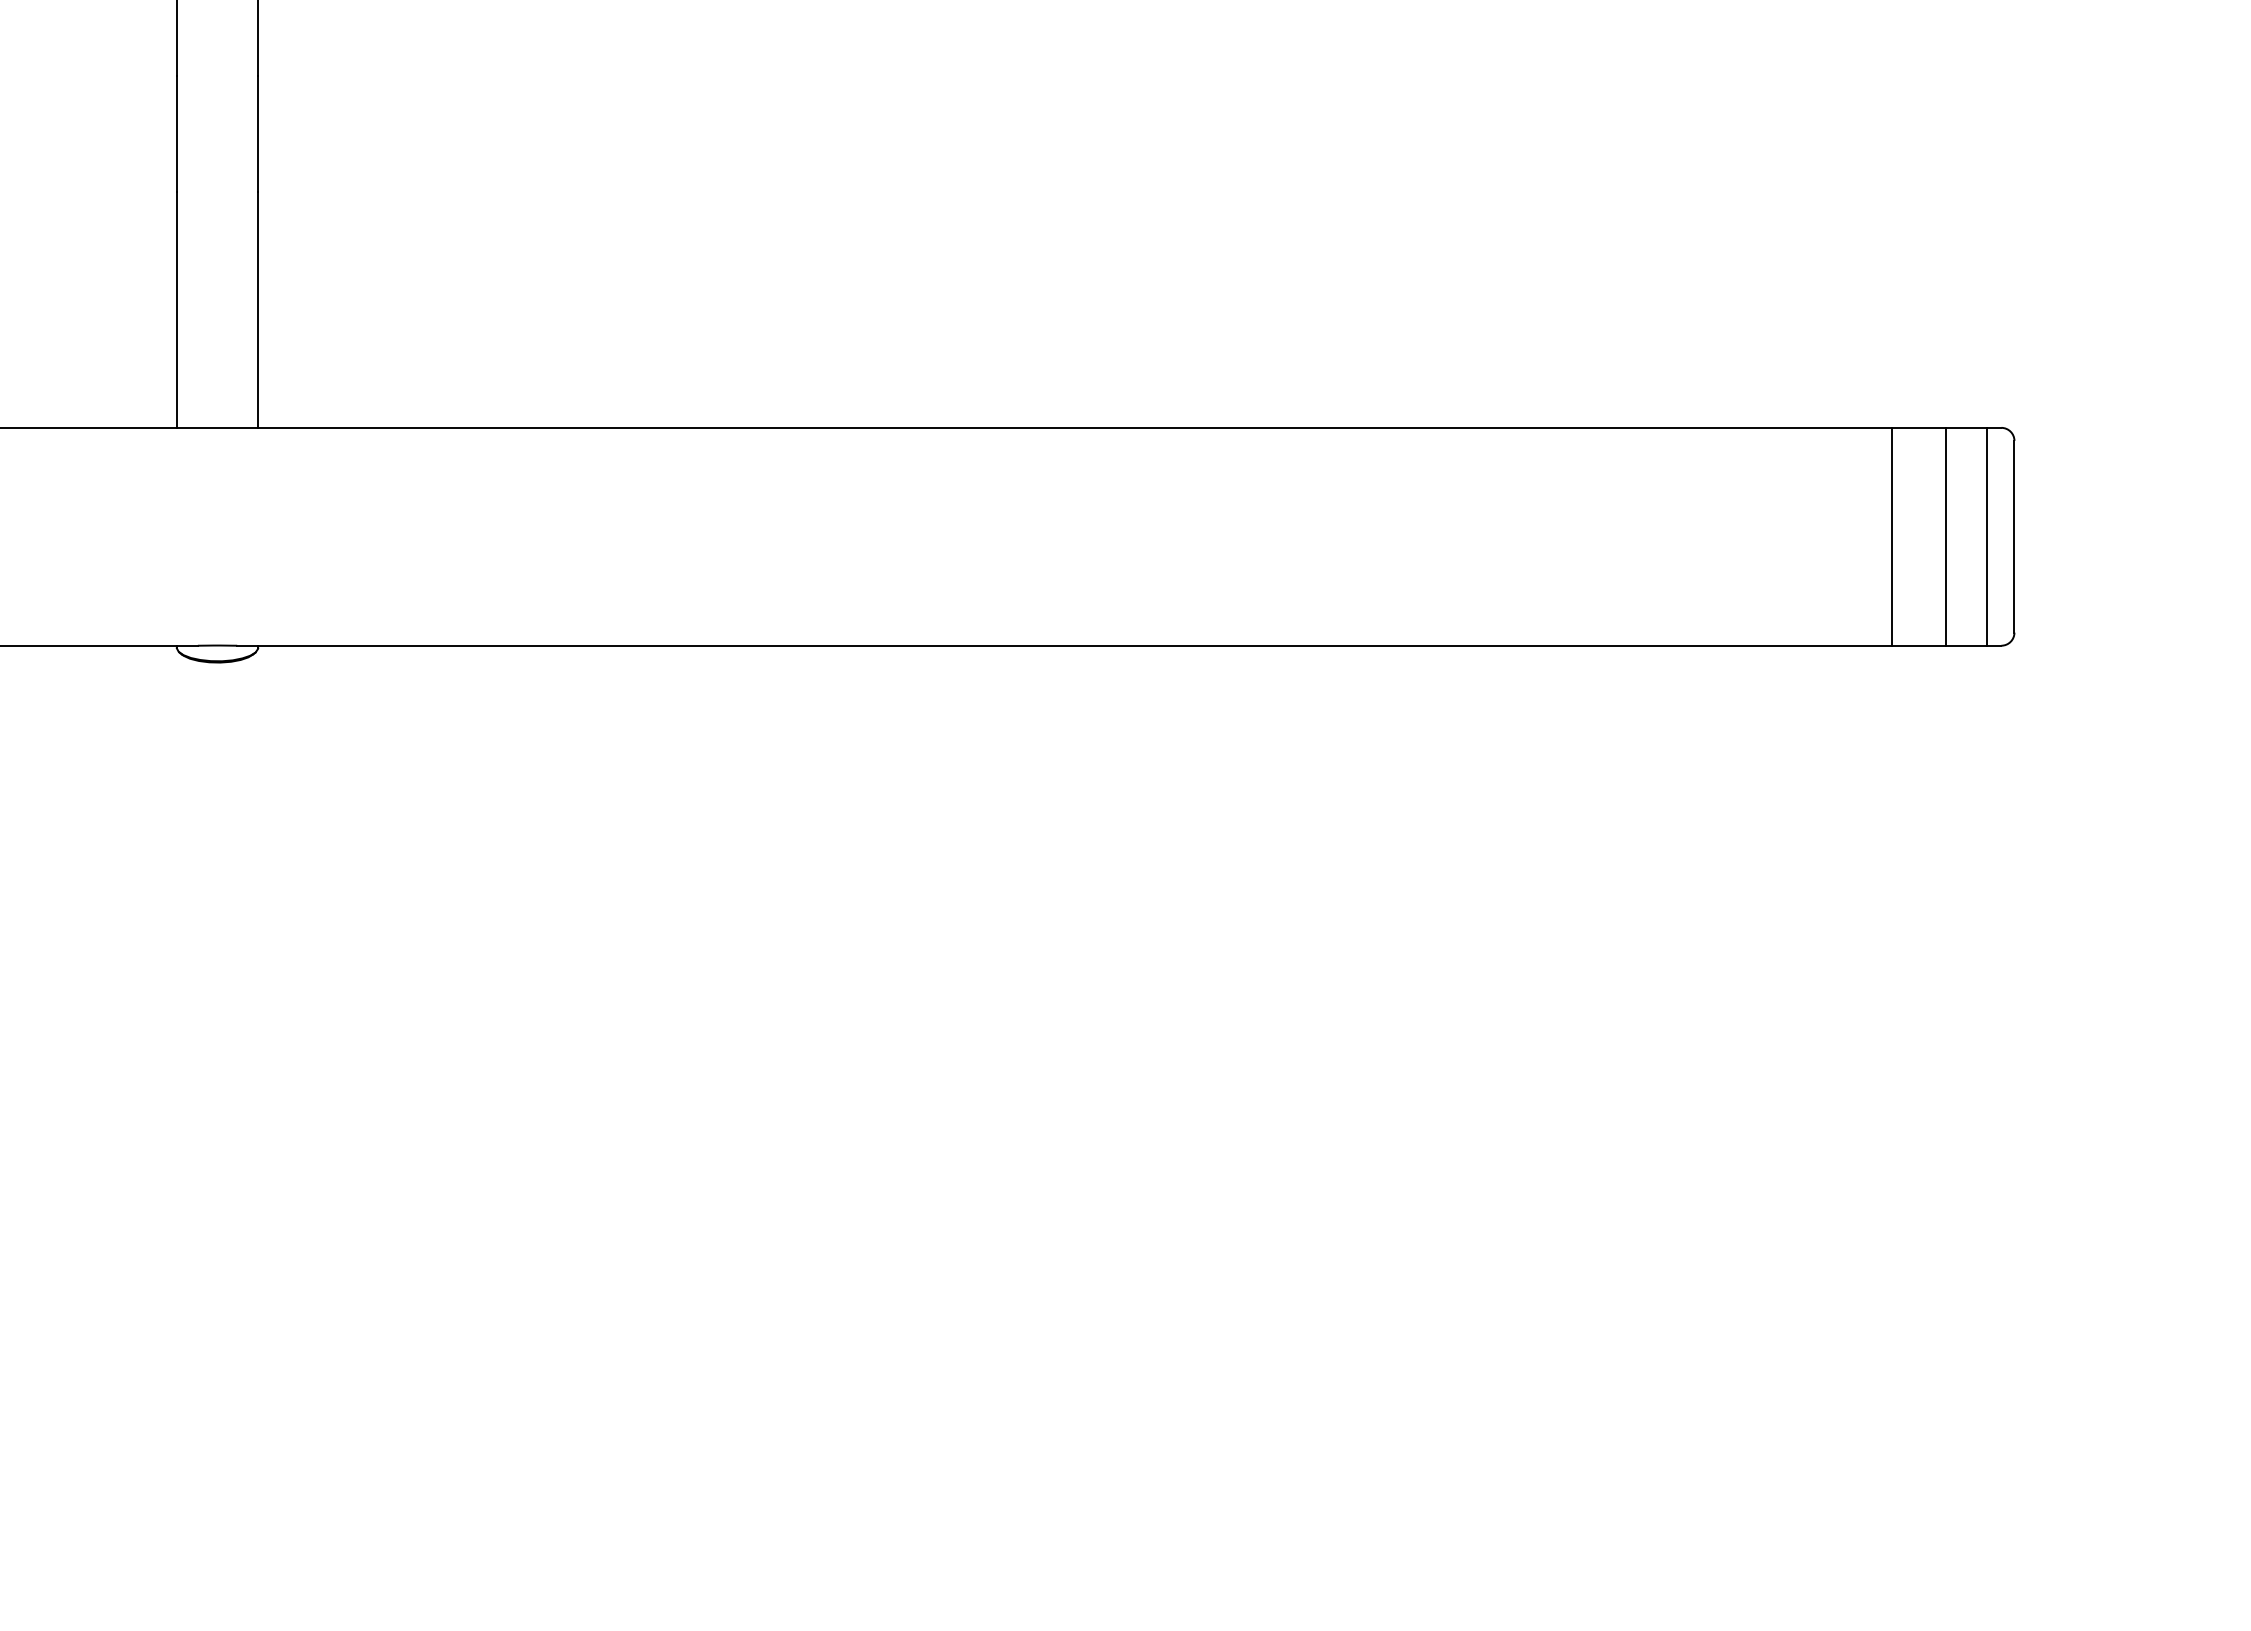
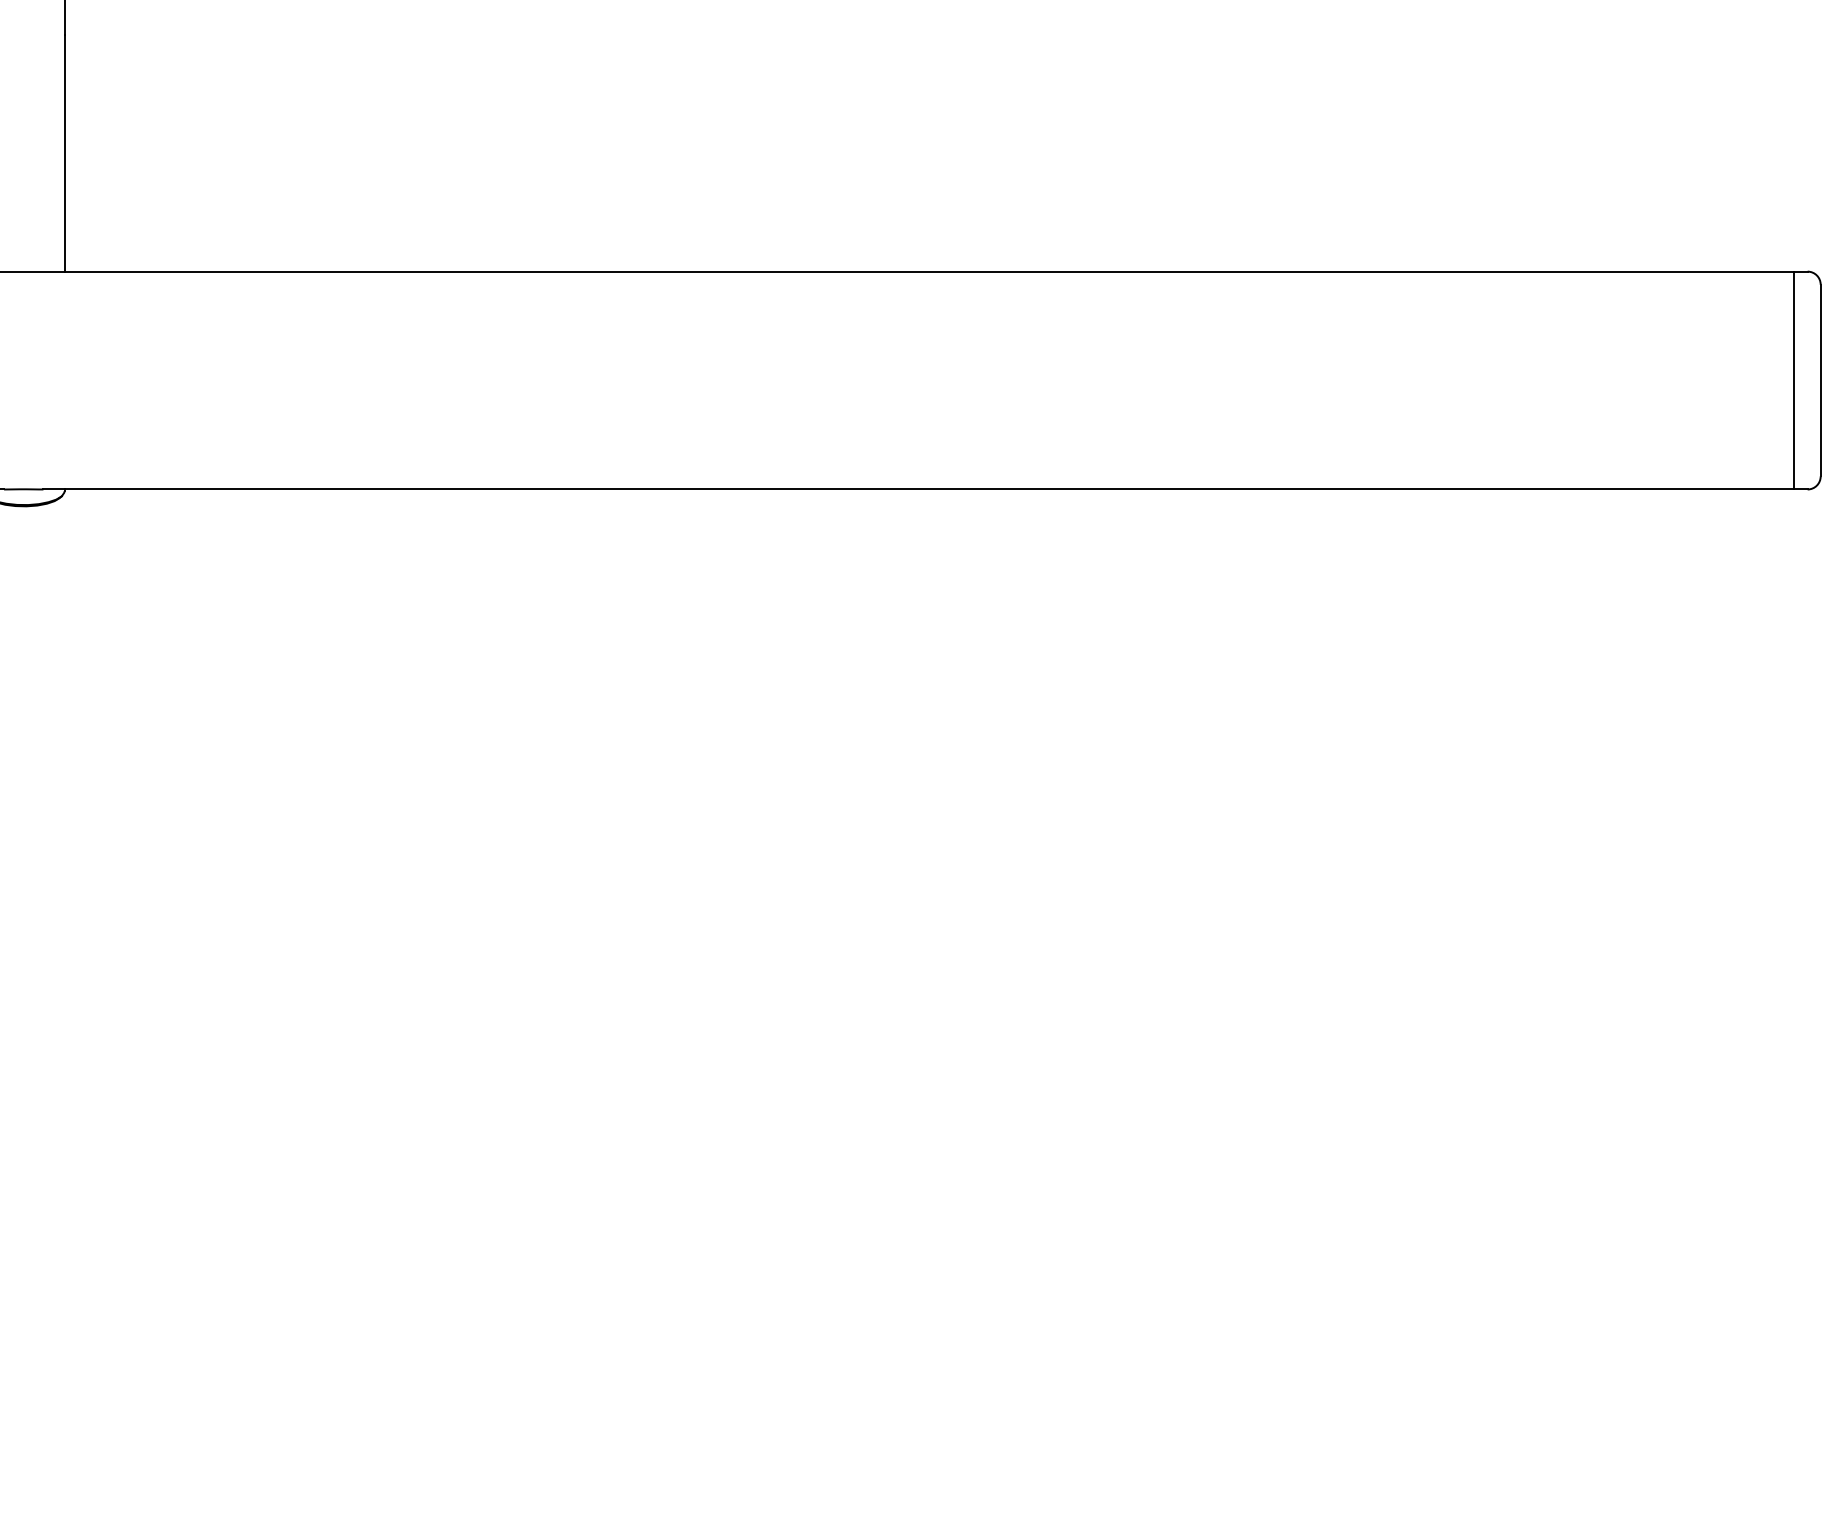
line: (1892, 536) -> (1698, 380), removed
line: (1946, 536) -> (1752, 380), removed

